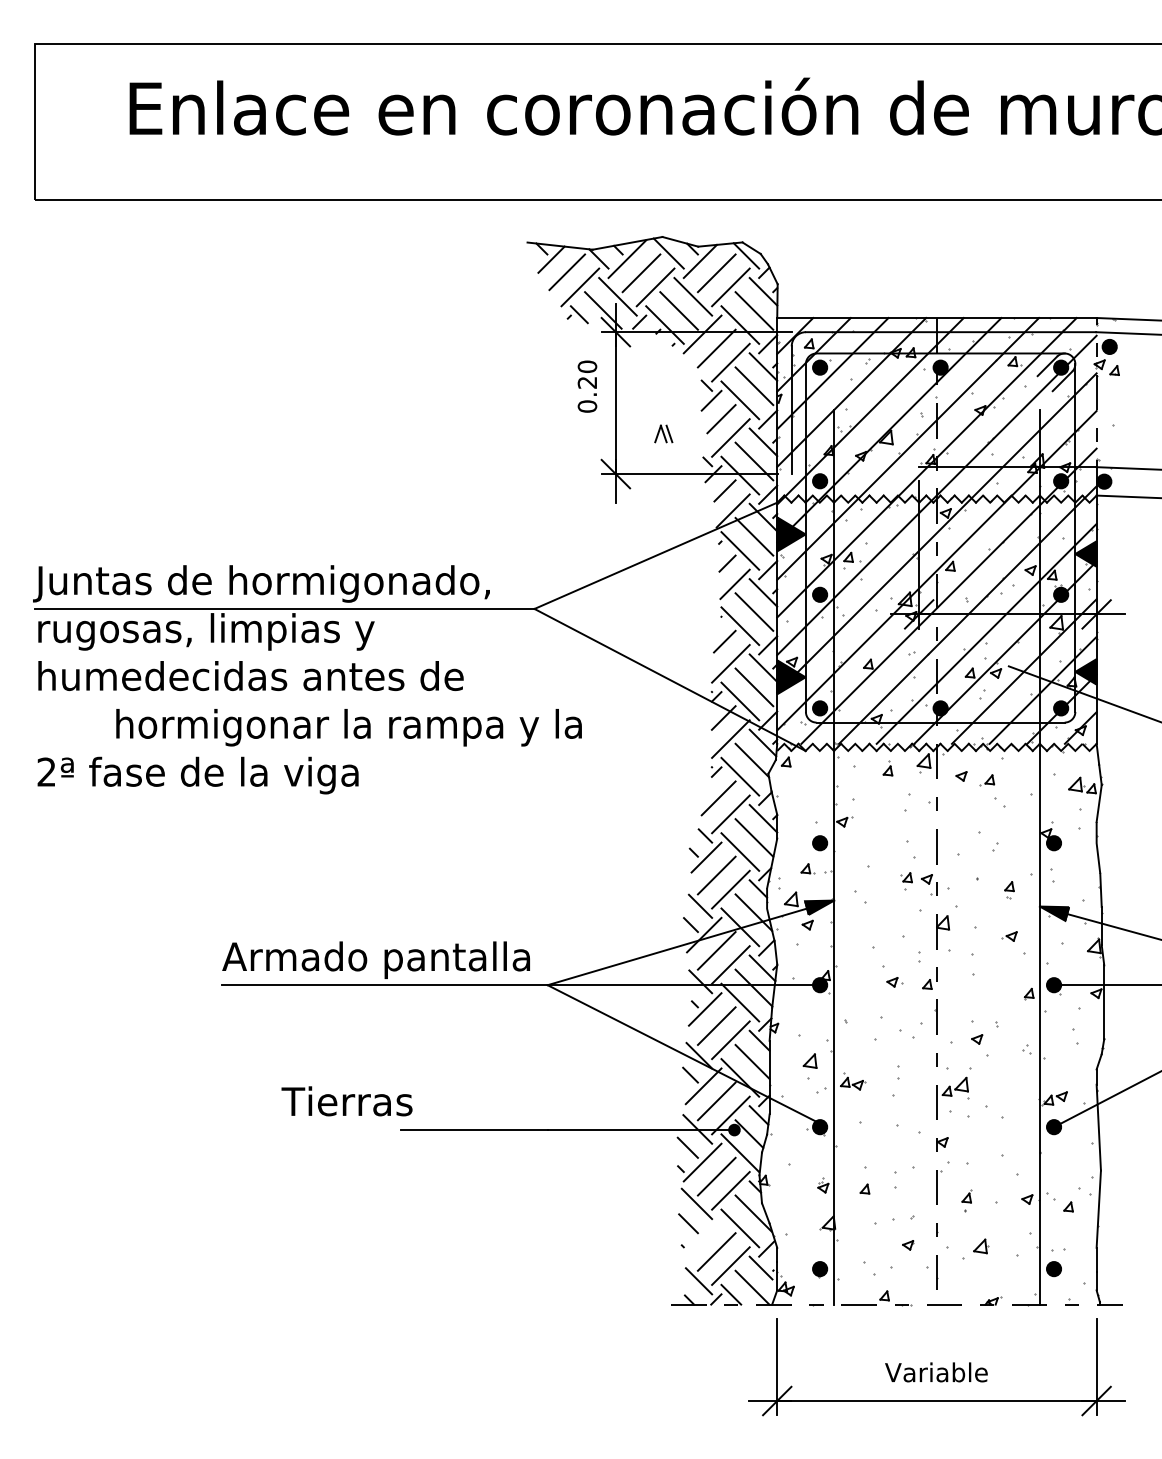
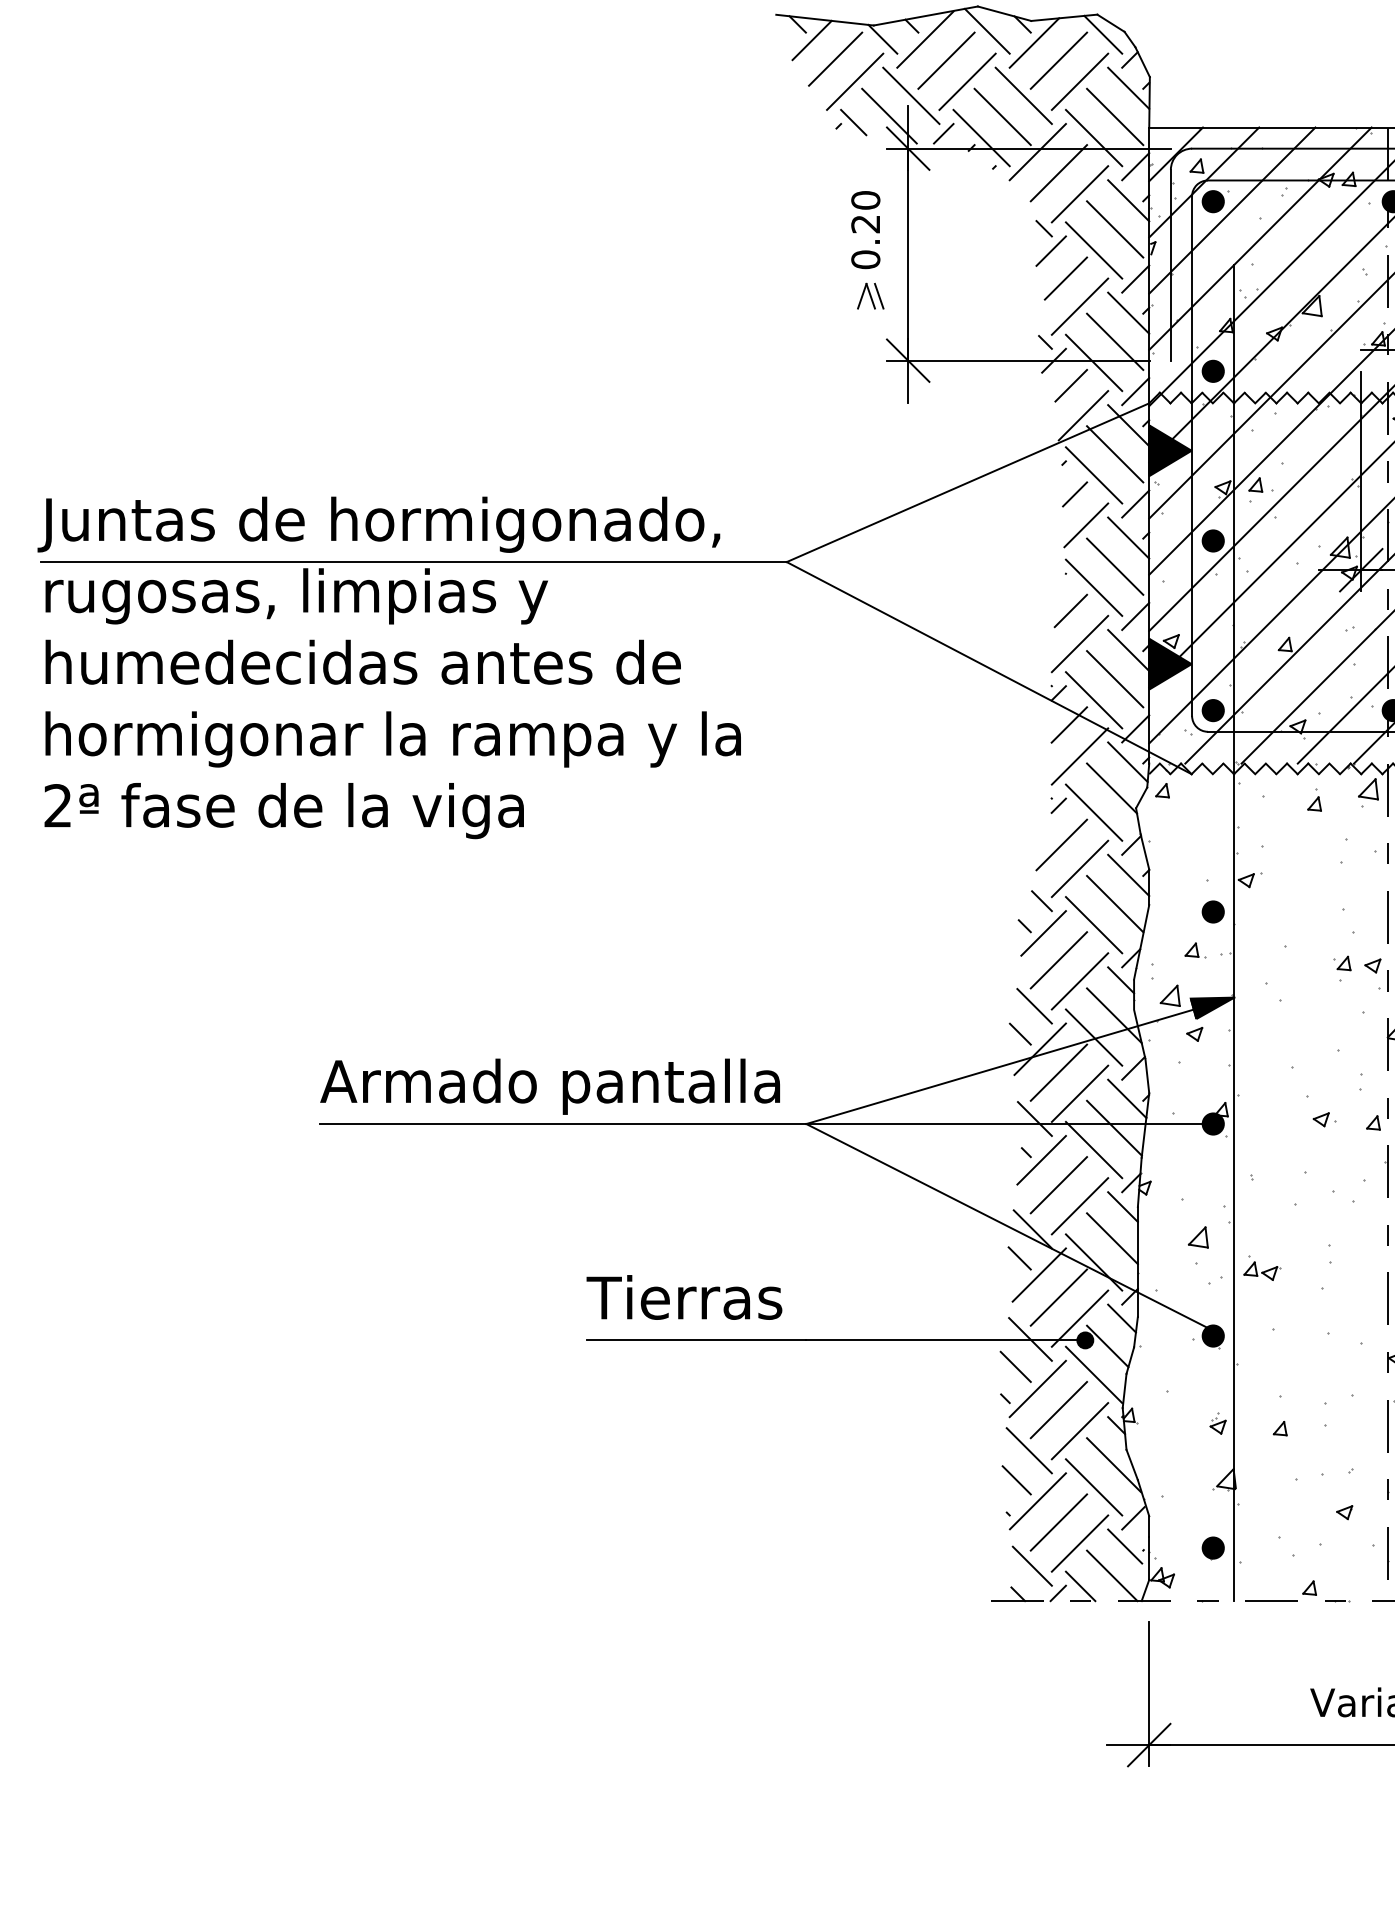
part: (663, 433) -> (870, 295), moved
text: (348, 727) -> (392, 739), moved
text: (346, 1101) -> (683, 1297), moved
line: (702, 1237) -> (1037, 1500), added

